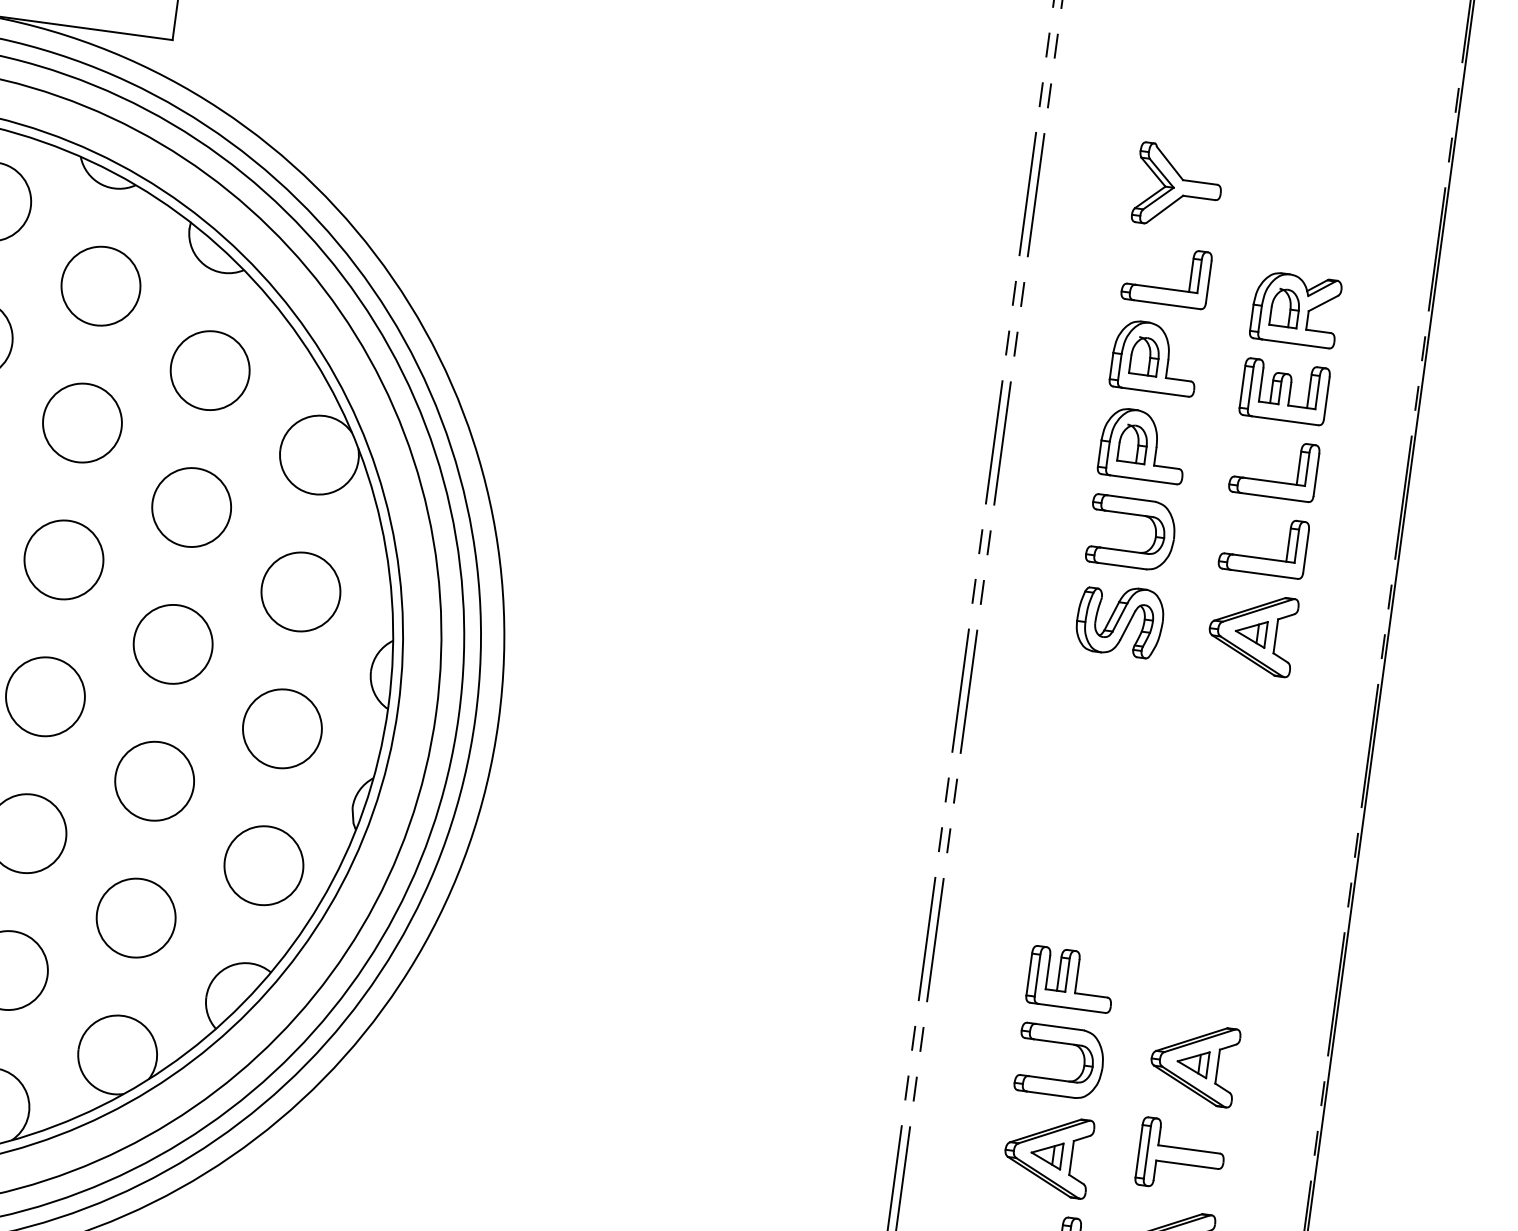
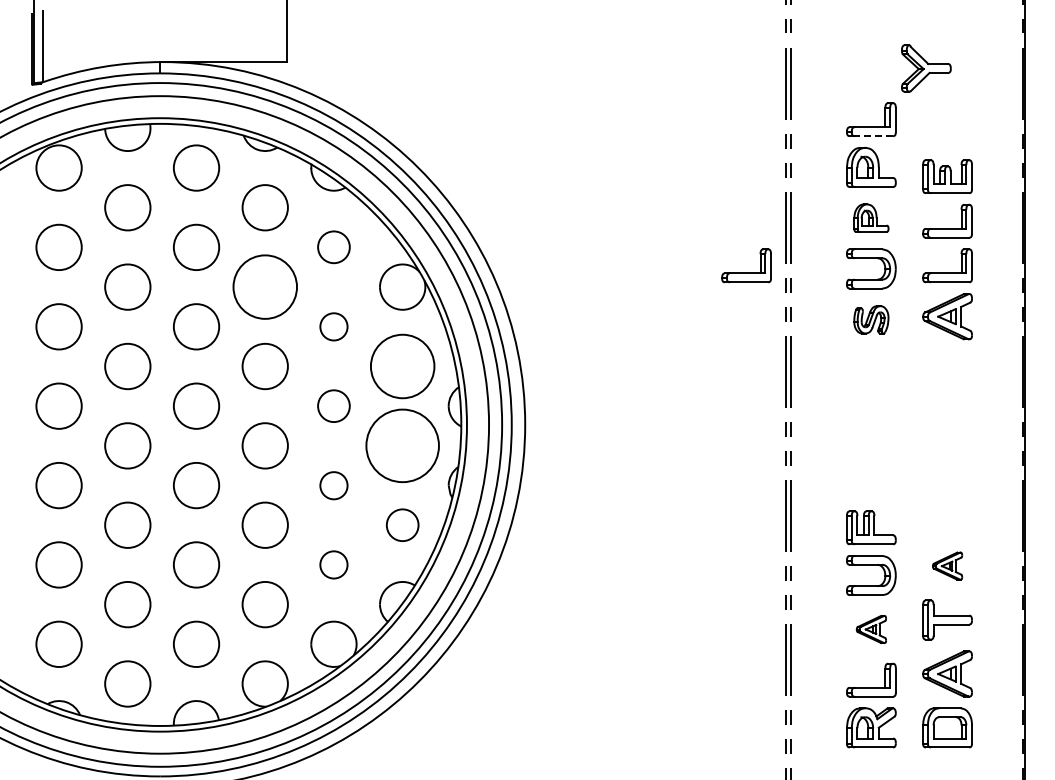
part: (1178, 187) -> (926, 68), moved
line: (1166, 305) -> (873, 136), solid -> dashed
part: (1295, 308) -> (947, 128), removed
circle: (209, 368) -> (333, 246), size x0.7
circle: (81, 421) -> (264, 286), size x1.4
part: (1144, 444) -> (871, 217), size x0.7
circle: (190, 506) -> (333, 326), size x0.6
part: (915, 510) -> (746, 272), added
circle: (300, 591) -> (402, 366), size x1.4
part: (1120, 620) -> (871, 319), size x0.7
circle: (172, 643) -> (333, 405), size x0.7
circle: (282, 728) -> (402, 445), size x1.6
circle: (153, 781) -> (333, 485), size x0.6
circle: (263, 864) -> (402, 524), size x0.7
circle: (135, 917) -> (333, 564), size x0.6
part: (1193, 1062) -> (947, 565), size x0.6
part: (1048, 1154) -> (871, 629), size x0.6

